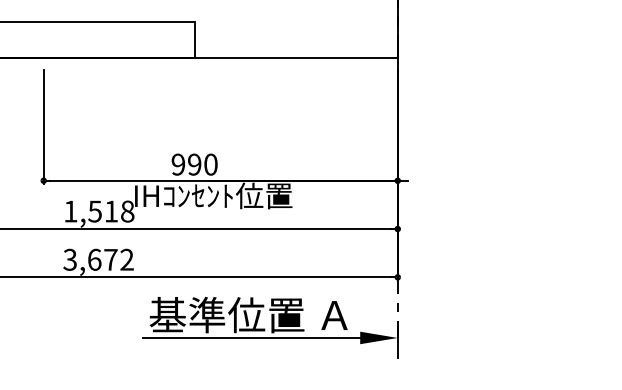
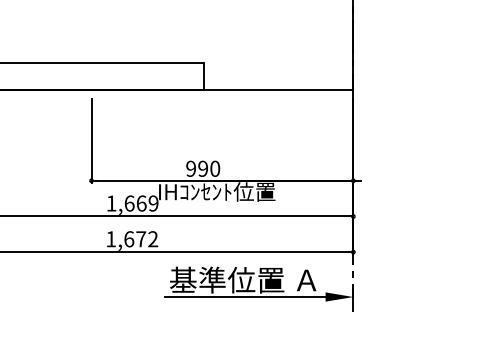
text: (111, 211) -> (141, 203), 1,518 -> 1,669
text: (69, 260) -> (110, 239), 3,672 -> 1,672

